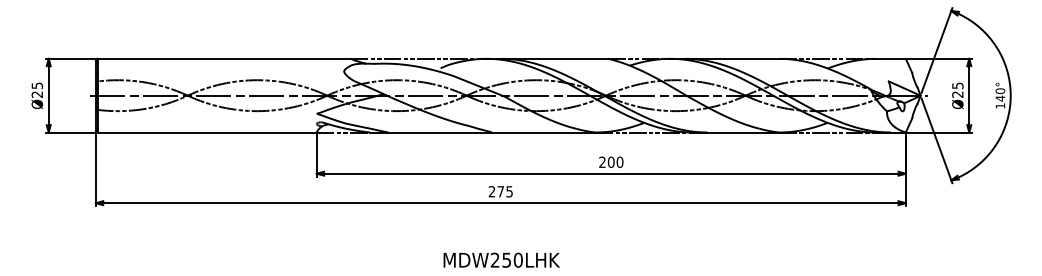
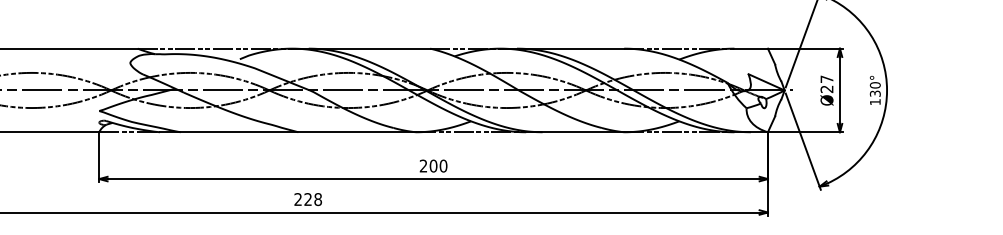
text: (957, 85) -> (826, 78), Ø25 -> Ø27
text: (1000, 98) -> (875, 93), 140° -> 130°
text: (504, 191) -> (312, 199), 275 -> 228

